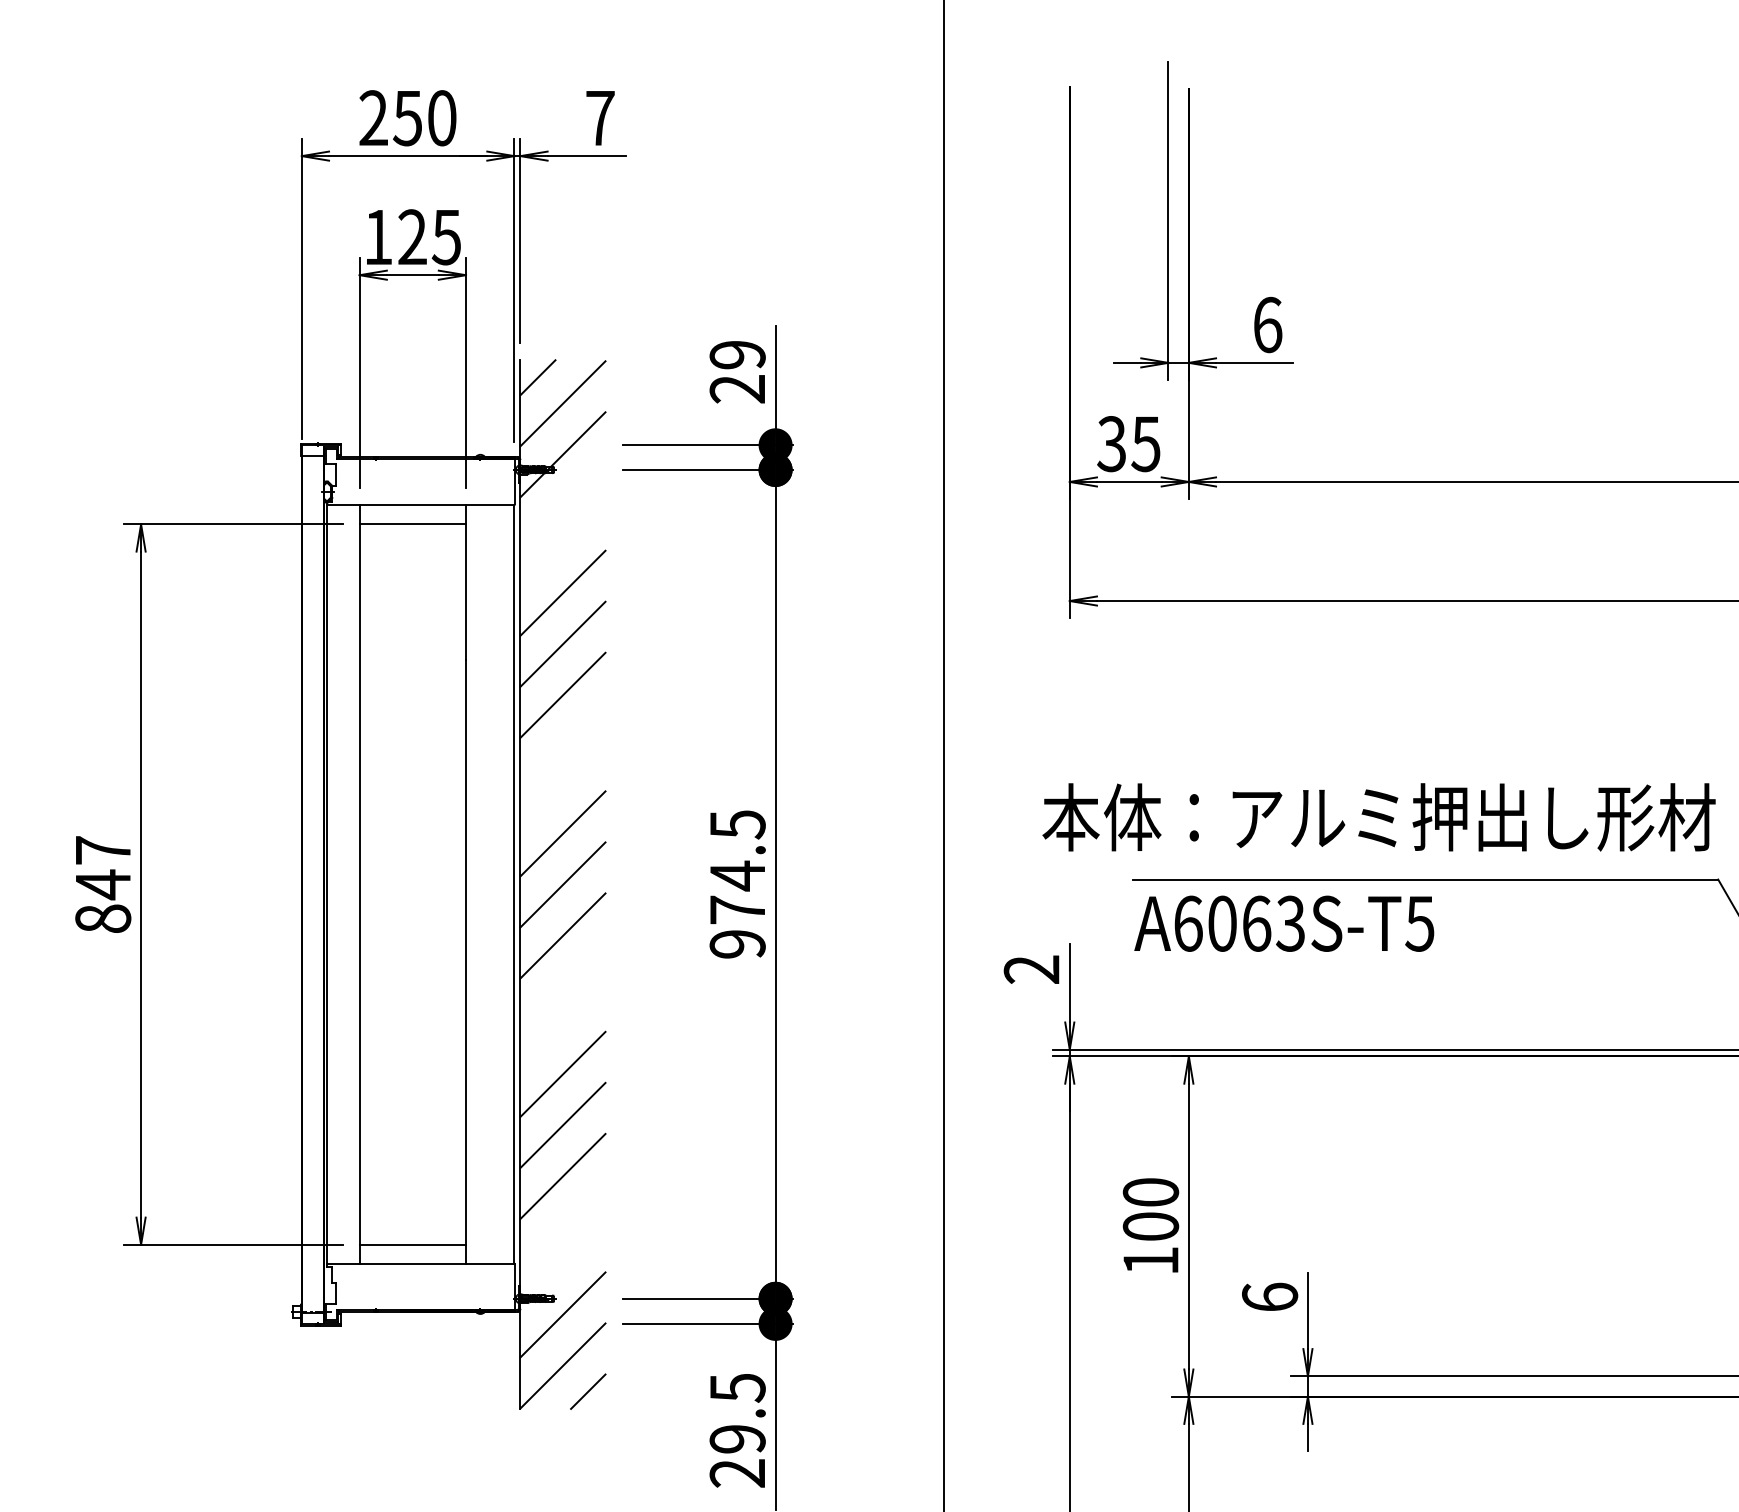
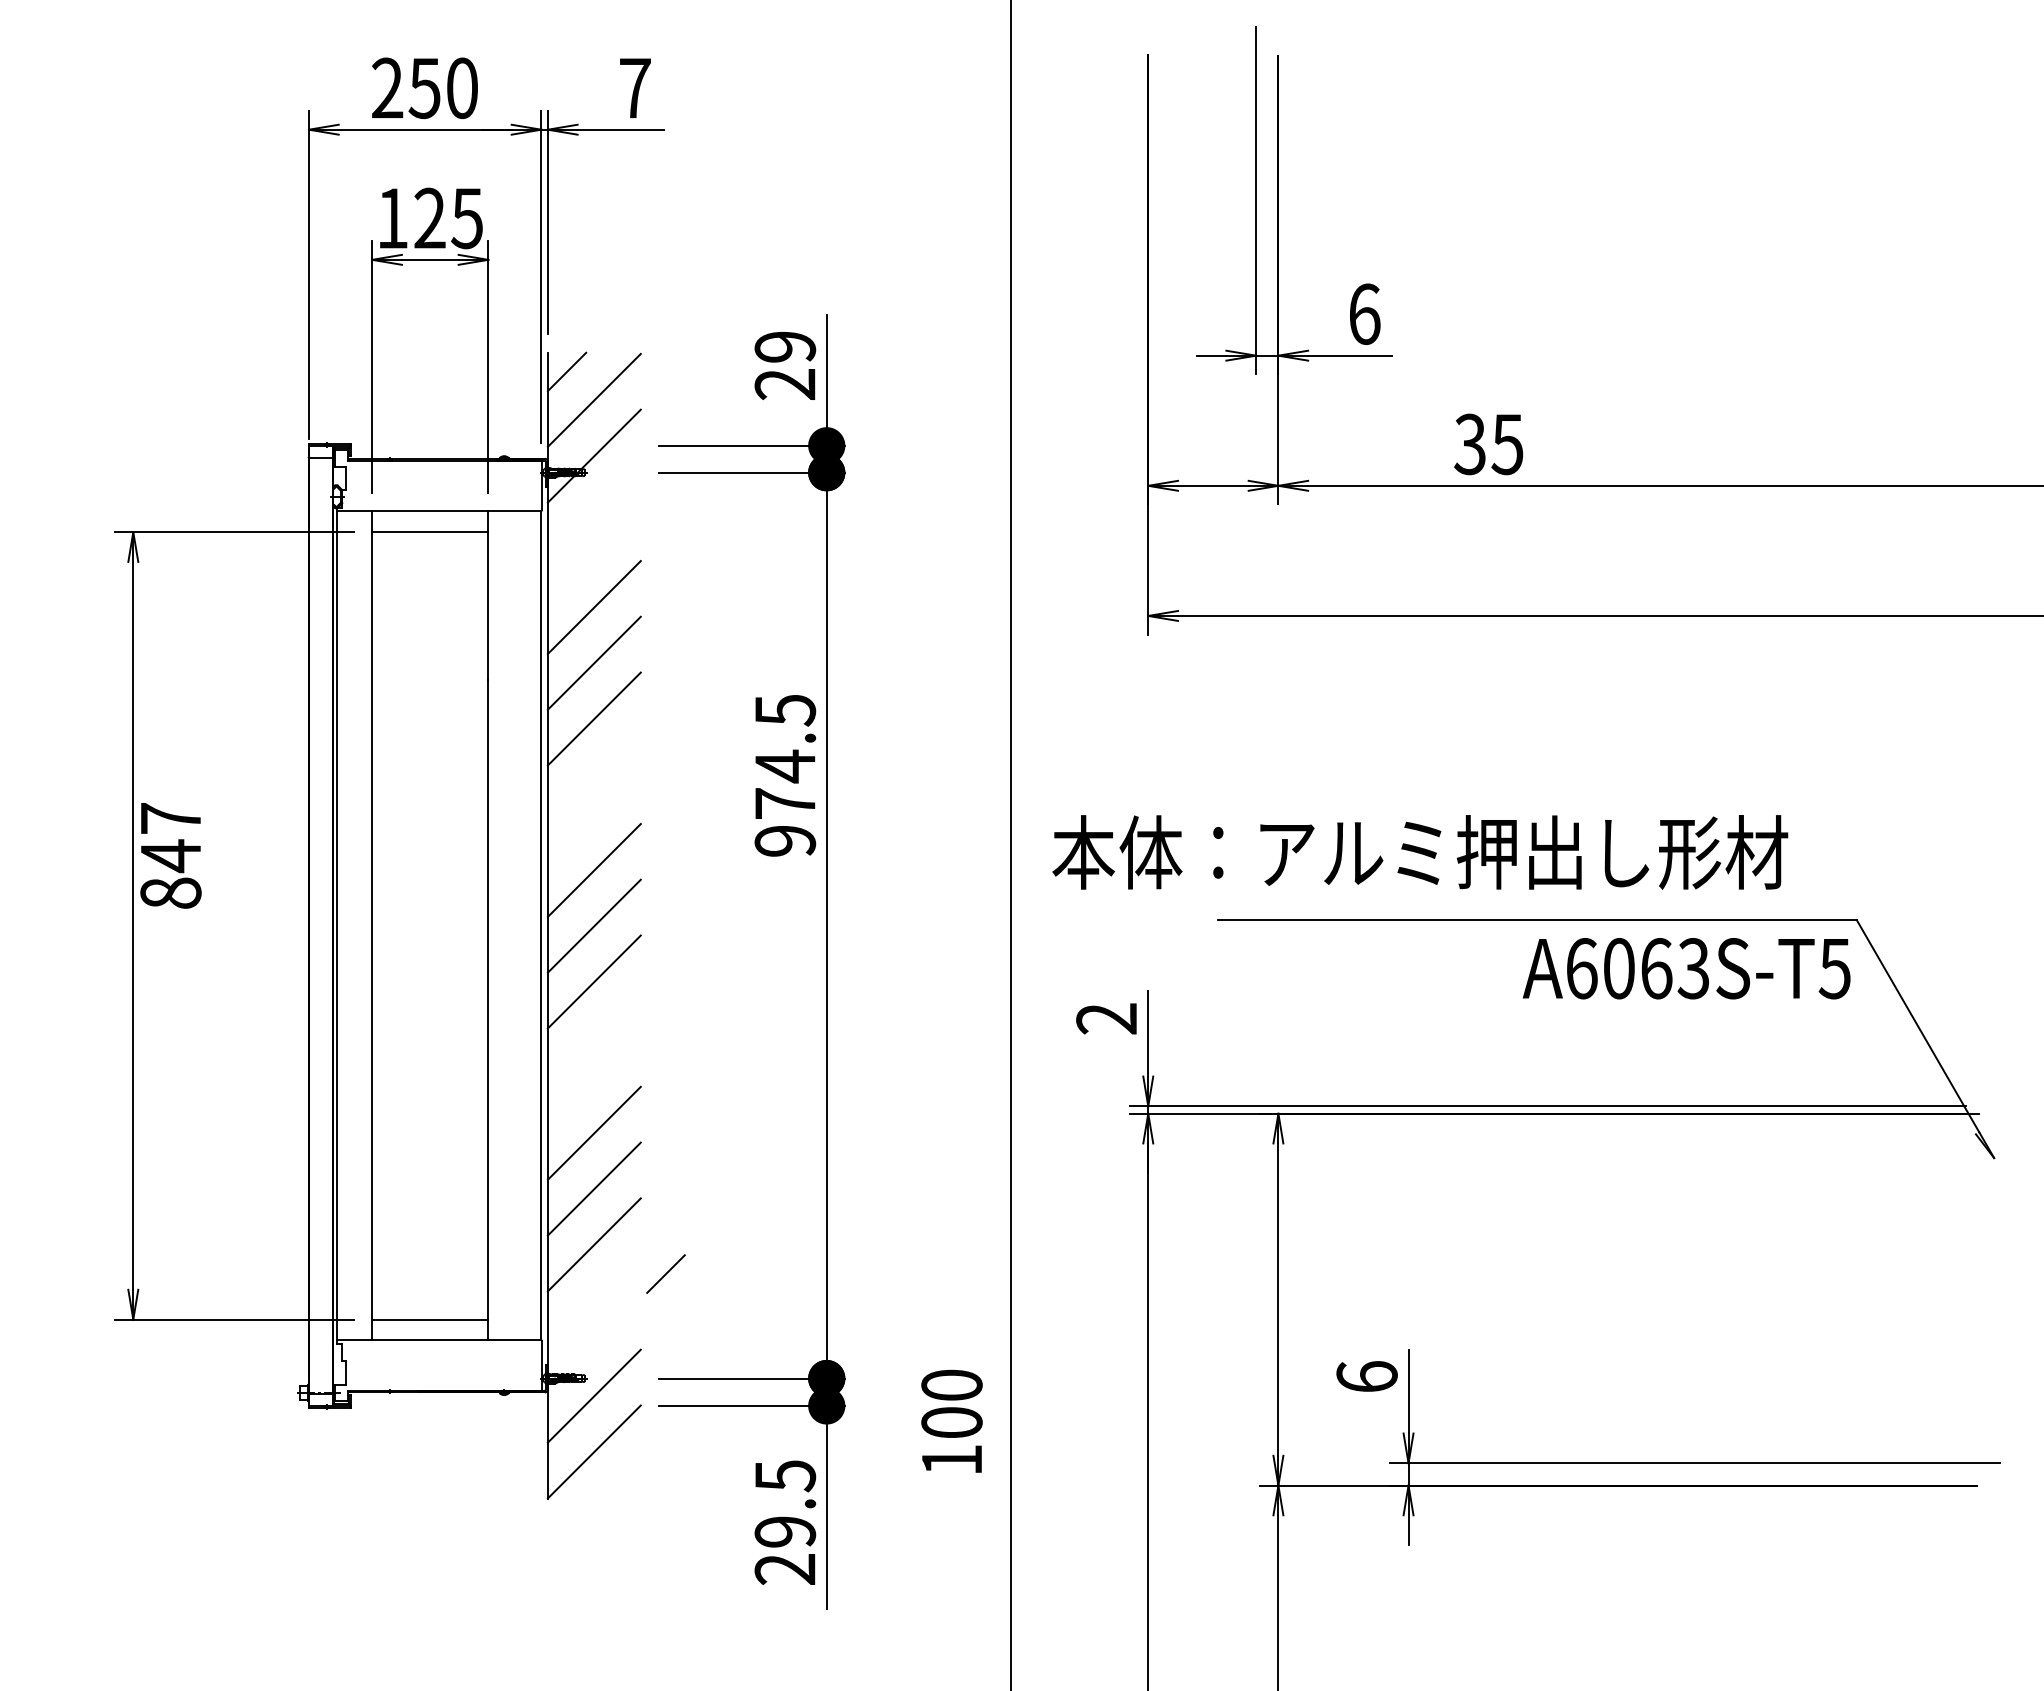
text: (1128, 444) -> (1488, 444), moved
text: (1379, 817) -> (1420, 852), moved
text: (102, 884) -> (170, 855), moved
text: (737, 884) -> (785, 775), moved
text: (1284, 923) -> (1686, 968), moved
text: (1150, 1224) -> (951, 1420), moved
line: (587, 1391) -> (665, 1273), moved

